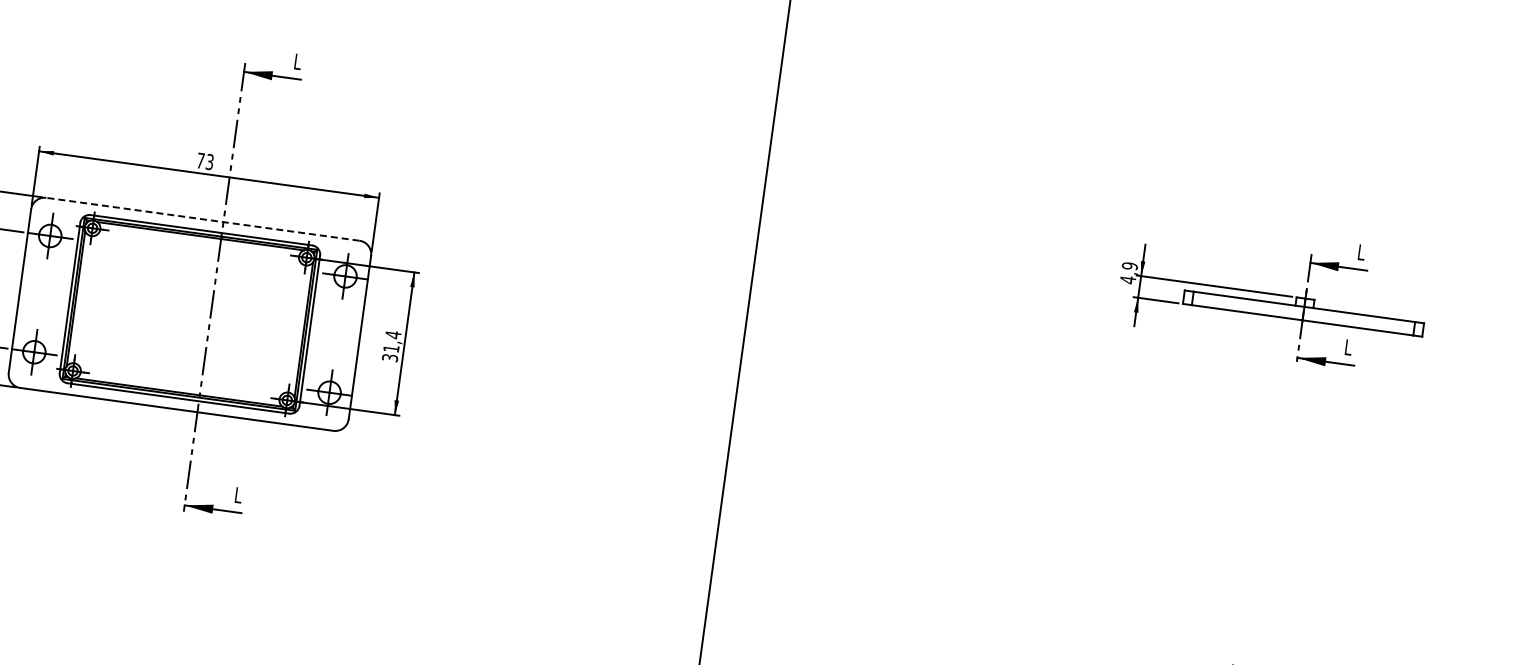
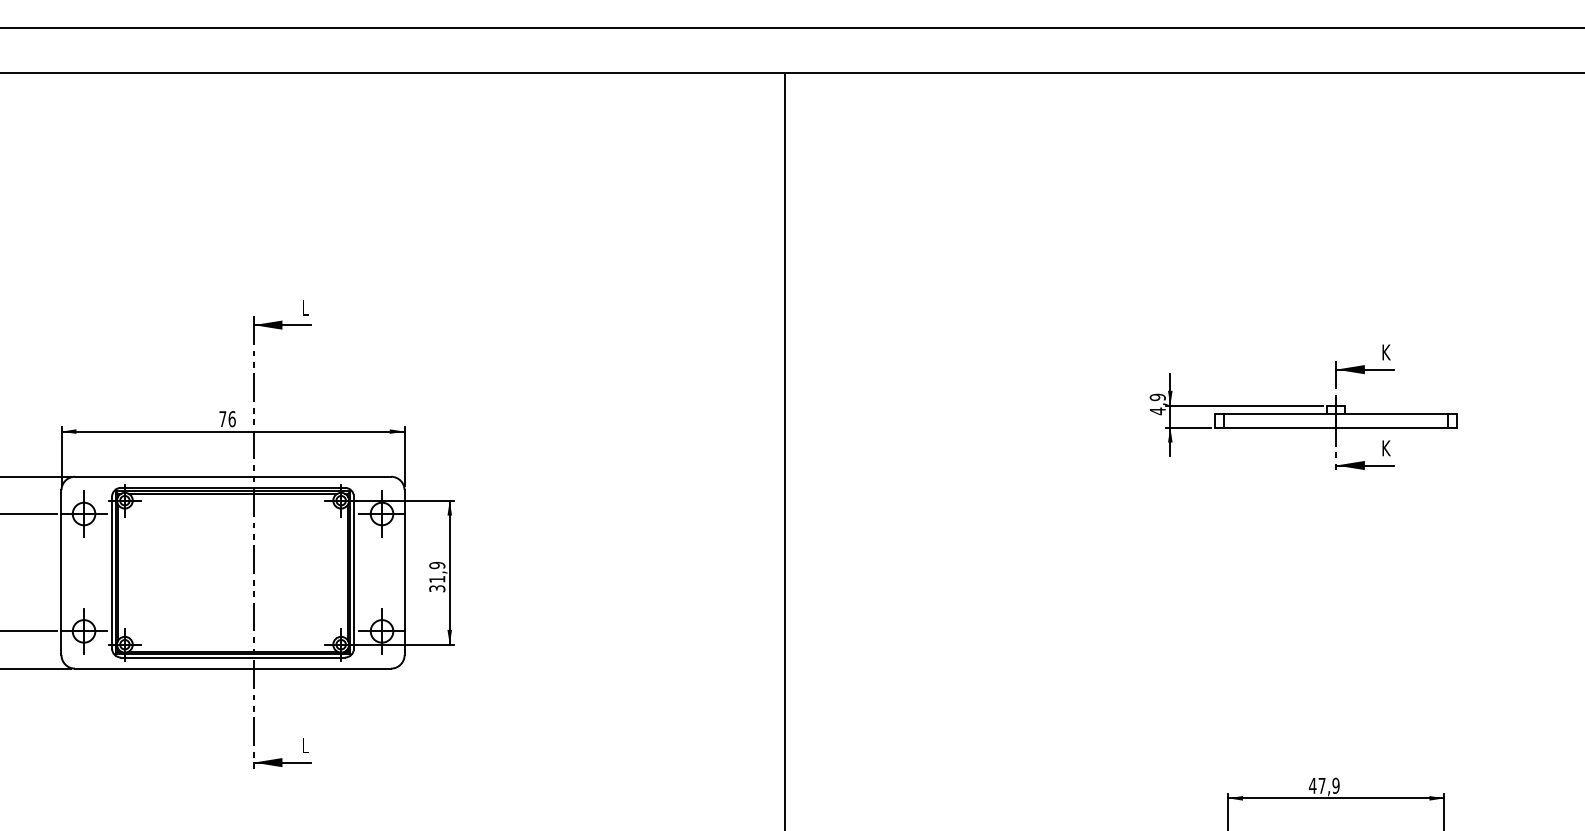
text: (209, 162) -> (231, 419), 73 -> 76
line: (202, 218) -> (232, 476), dashed -> solid
text: (1362, 252) -> (1386, 352), L -> K
text: (393, 334) -> (437, 565), 31,4 -> 31,9
text: (1349, 347) -> (1386, 448), L -> K

